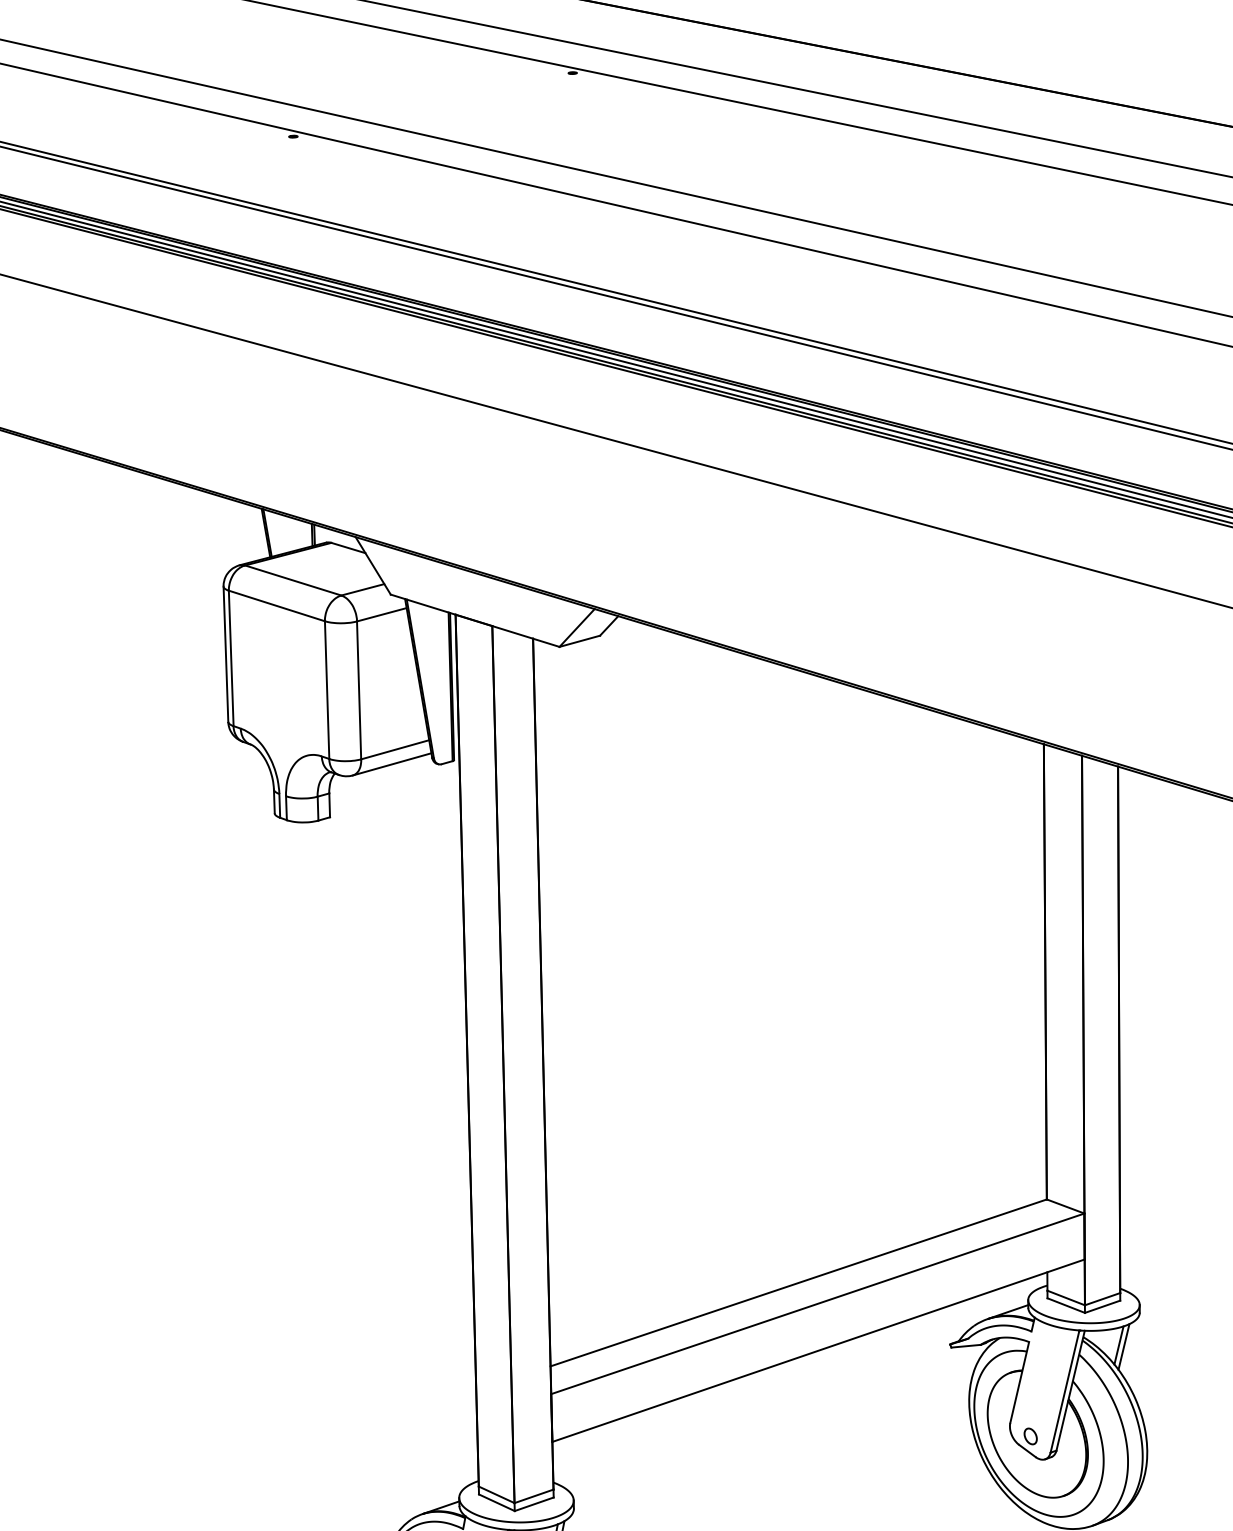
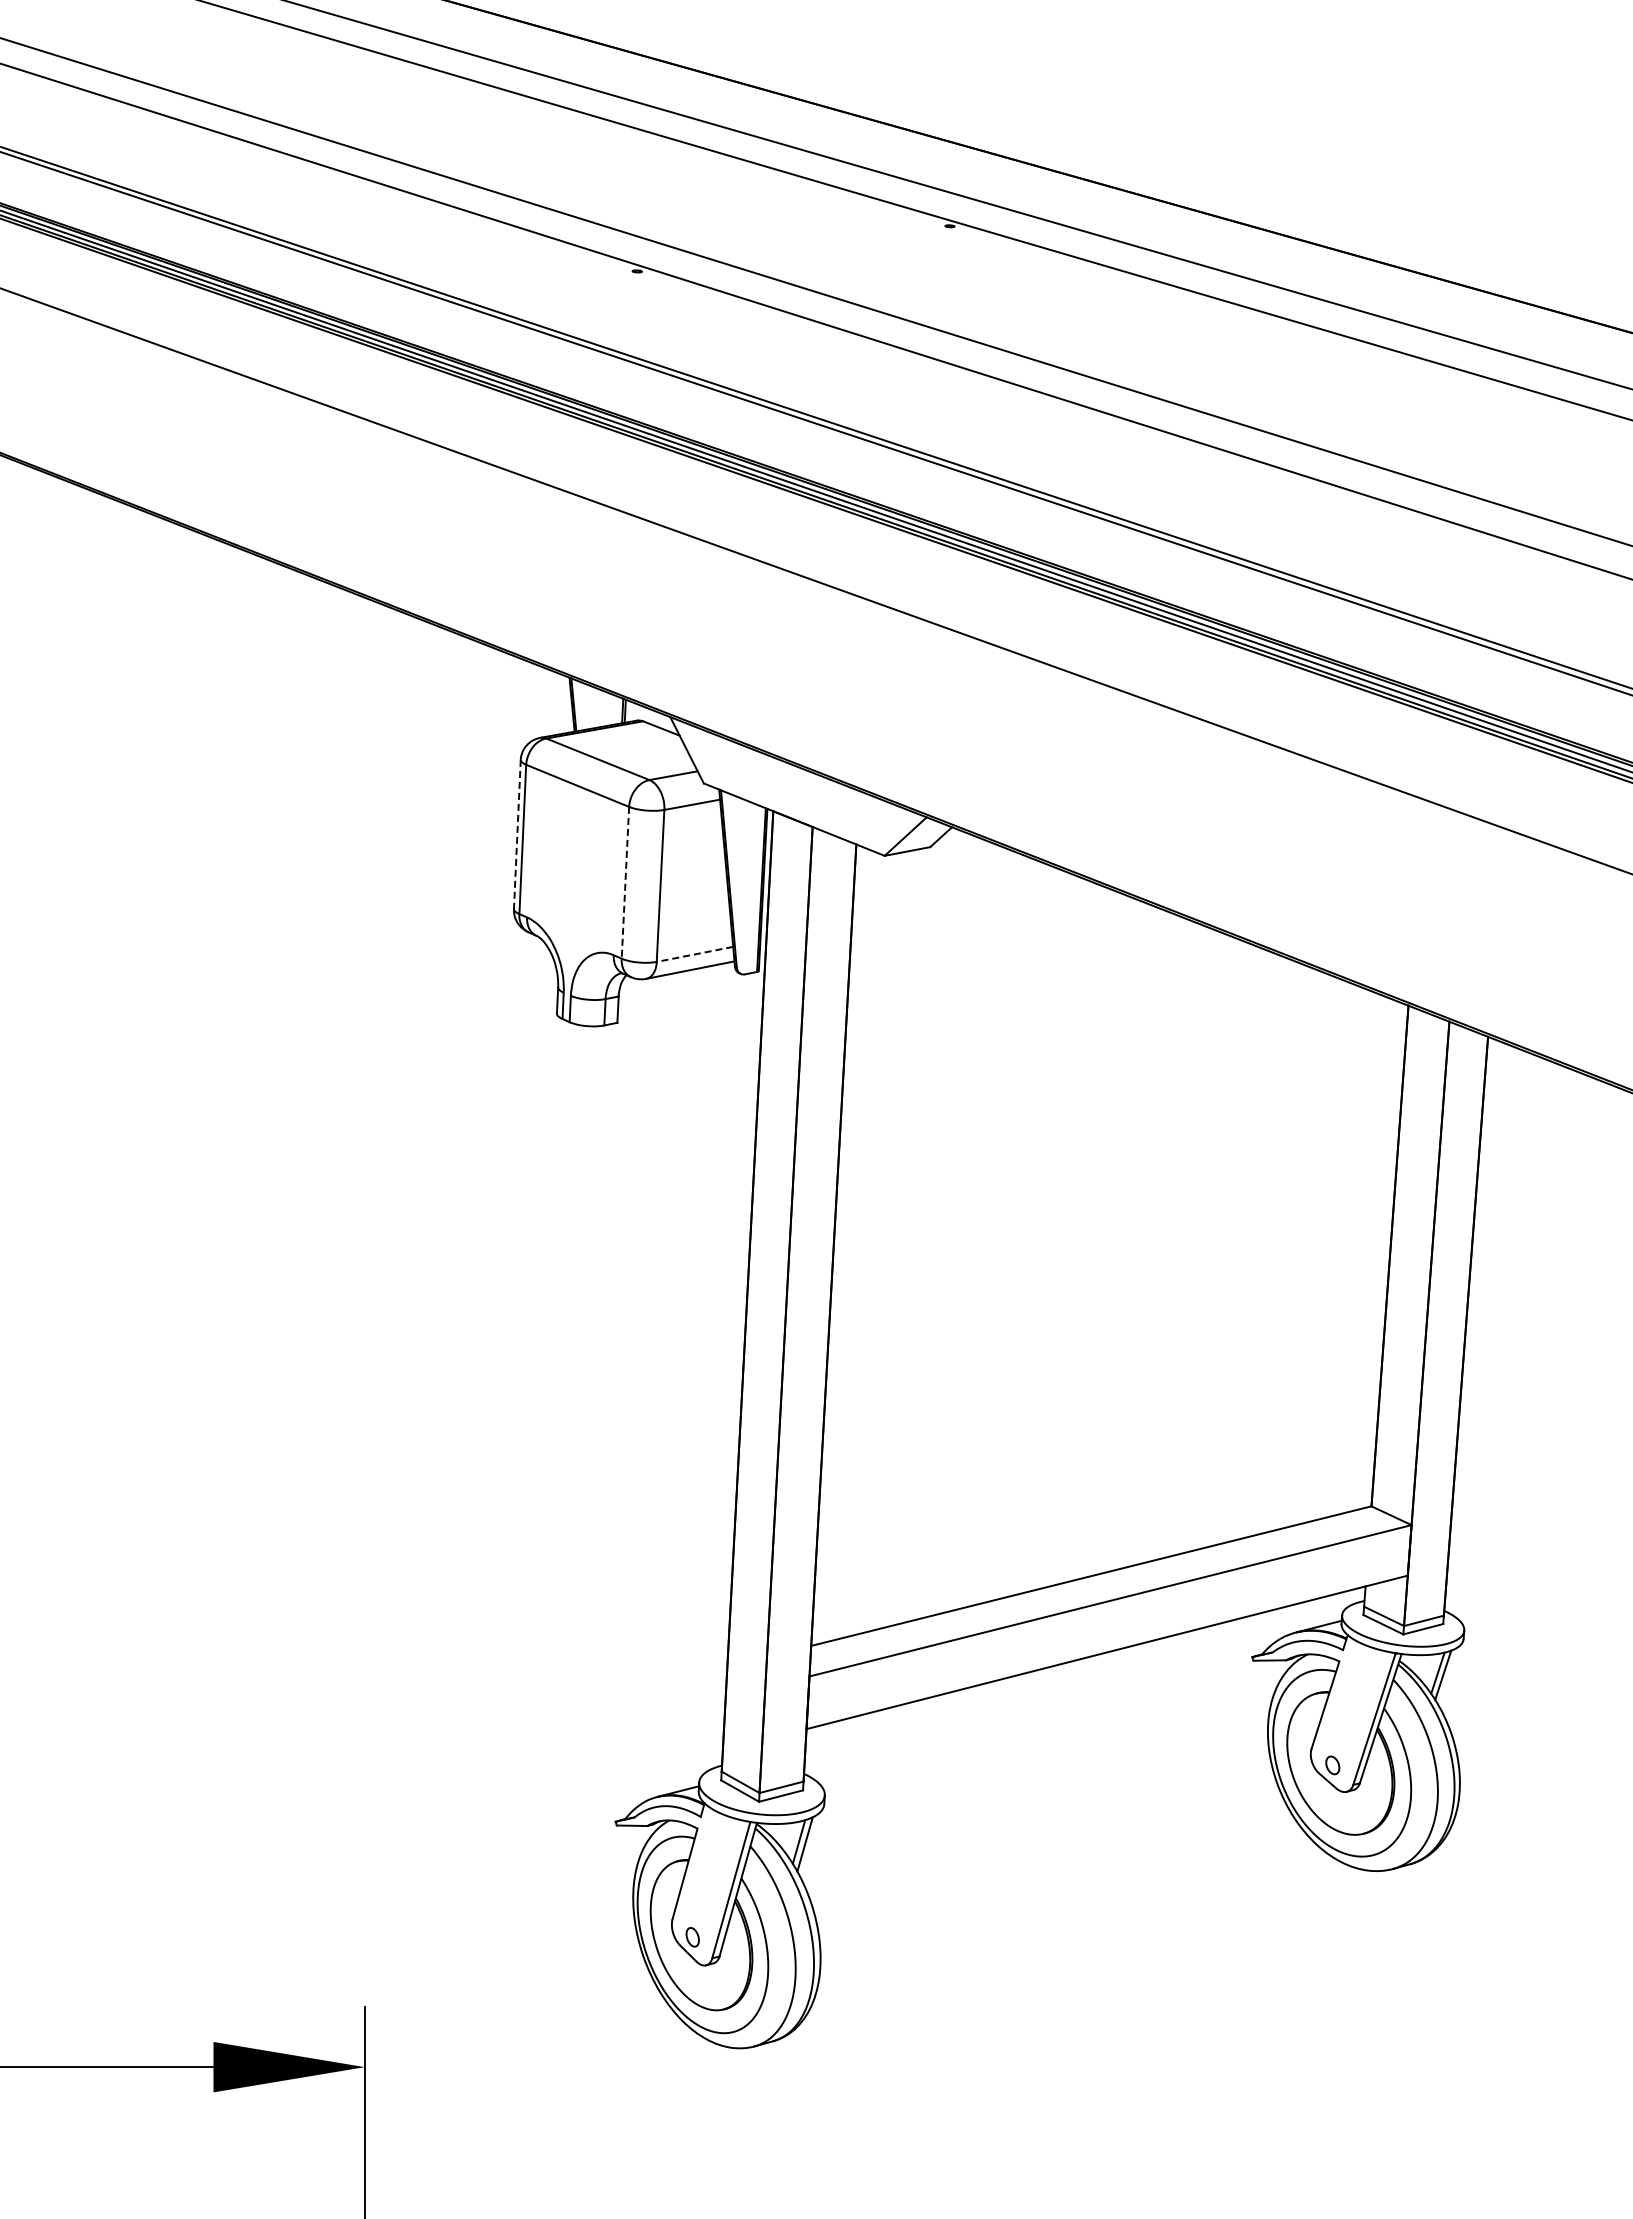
line: (226, 654) -> (517, 834), solid -> dashed
line: (327, 689) -> (625, 882), solid -> dashed
line: (394, 749) -> (694, 954), solid -> dashed

